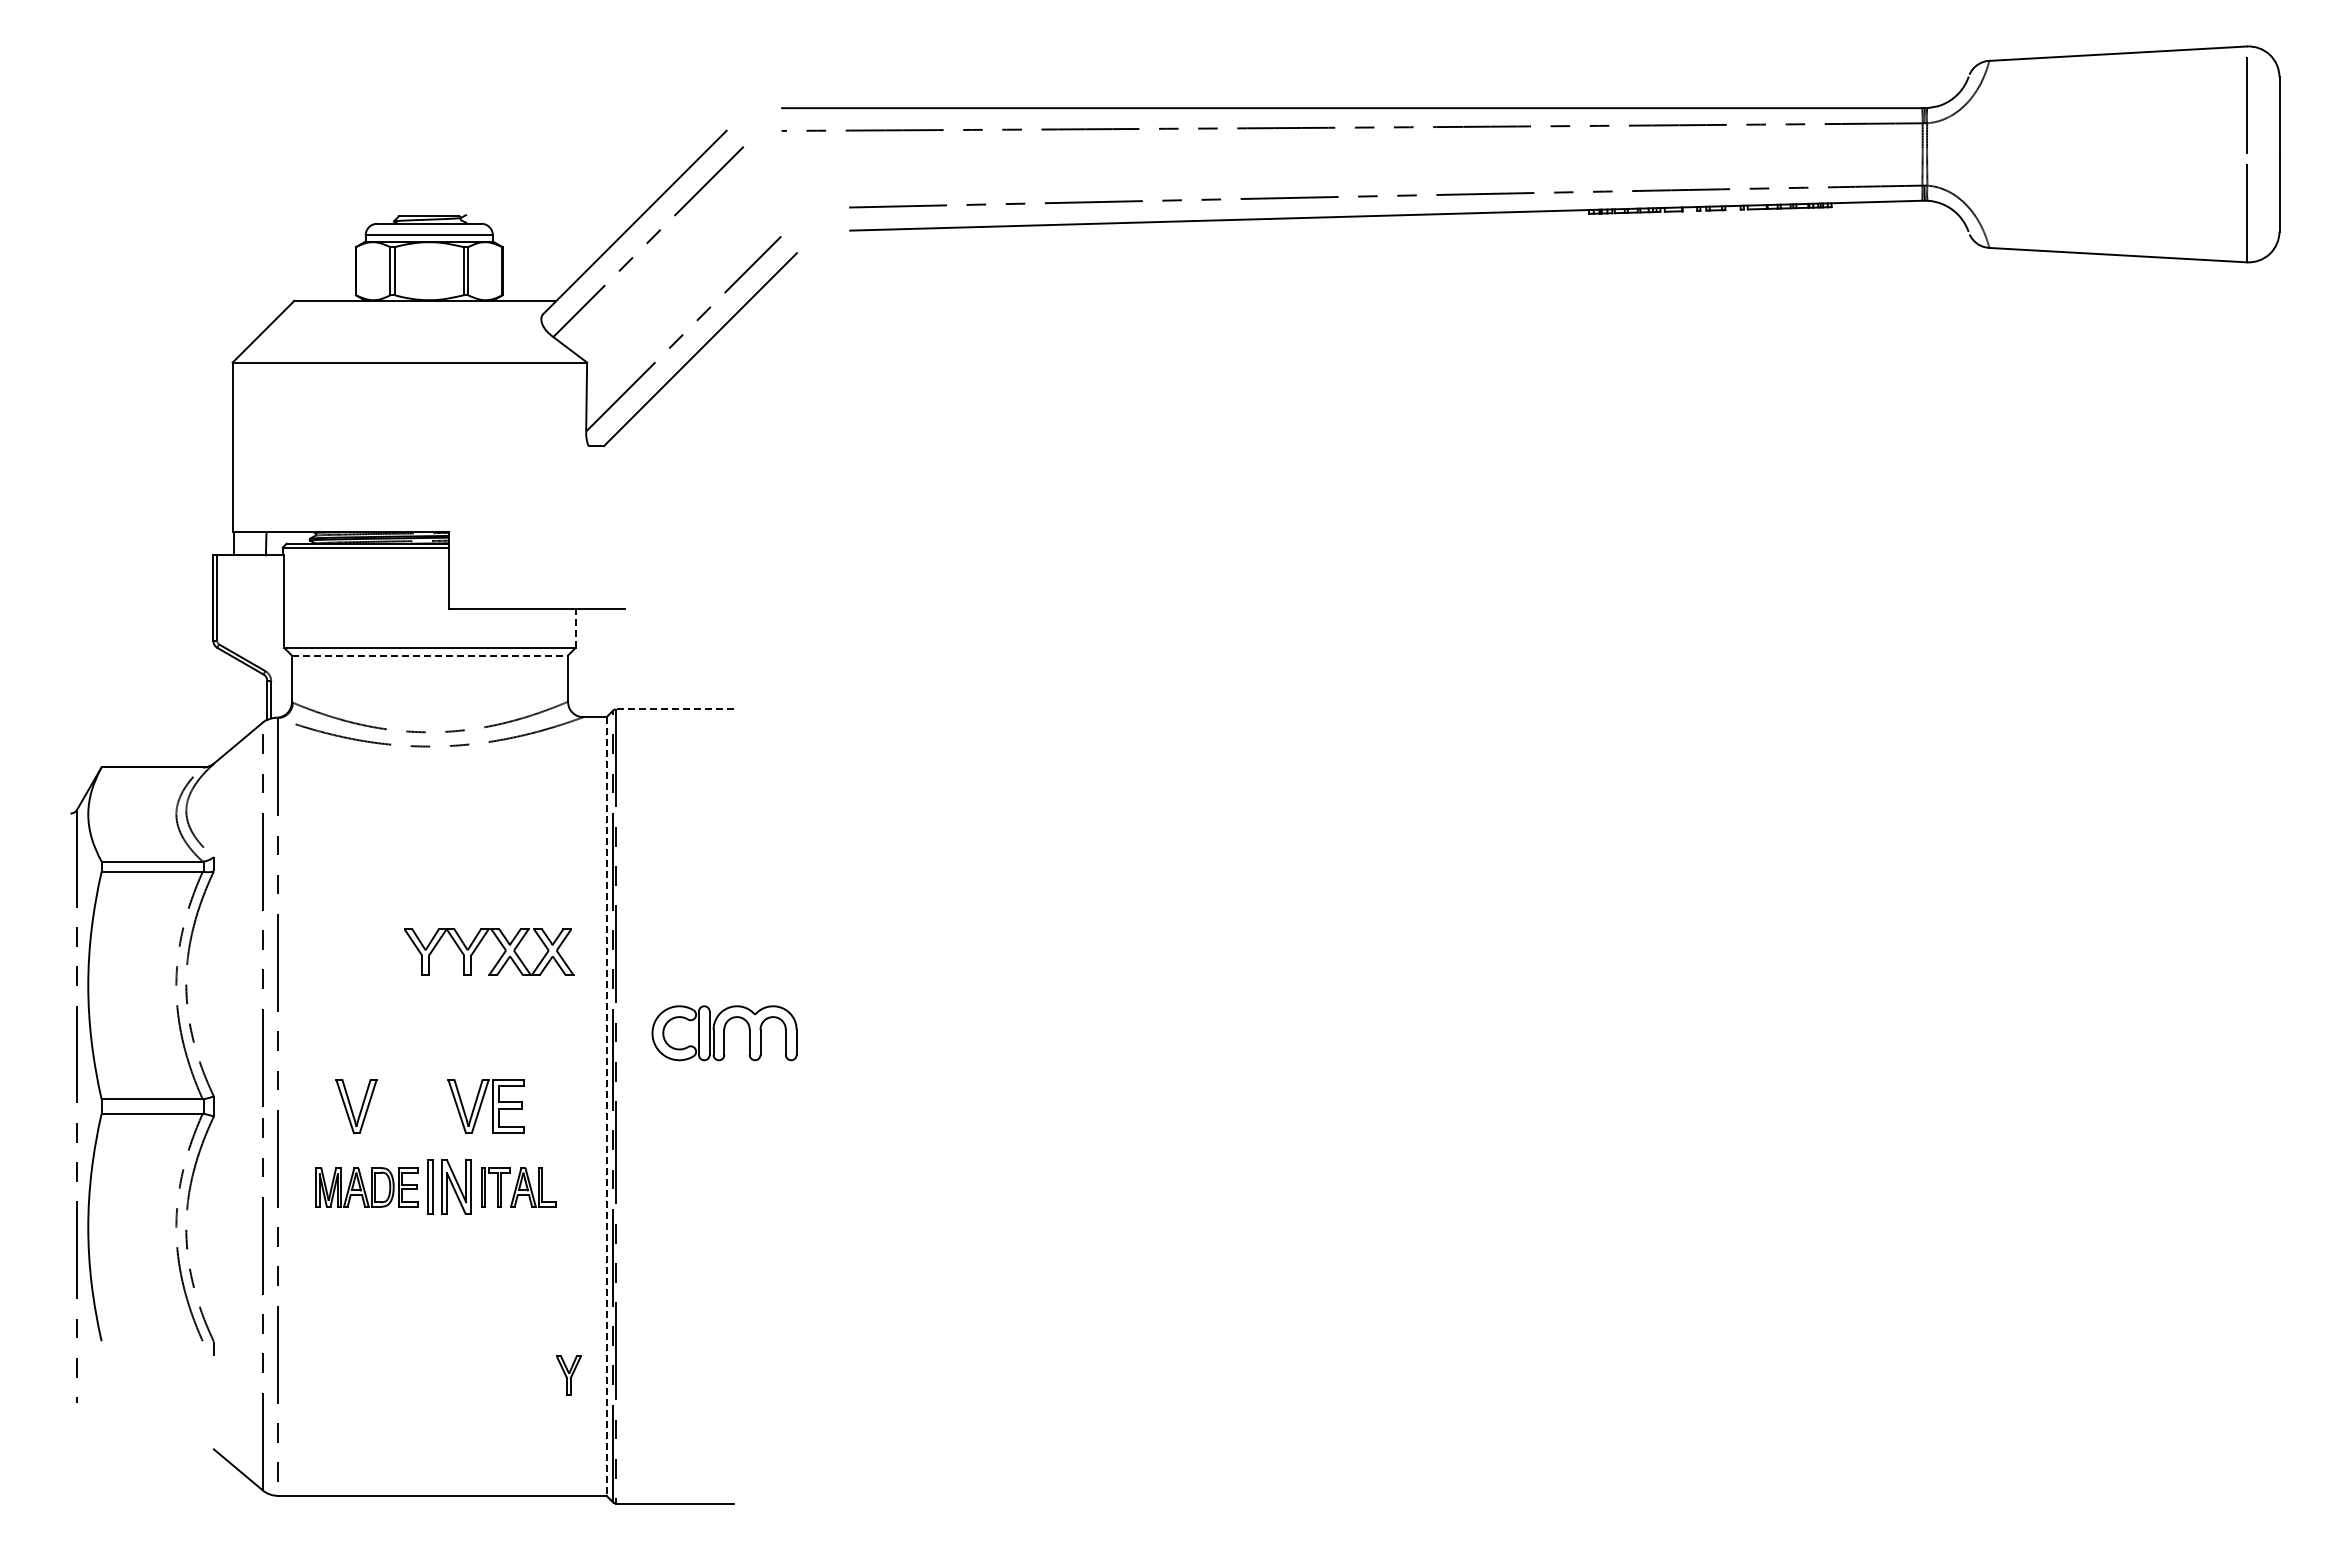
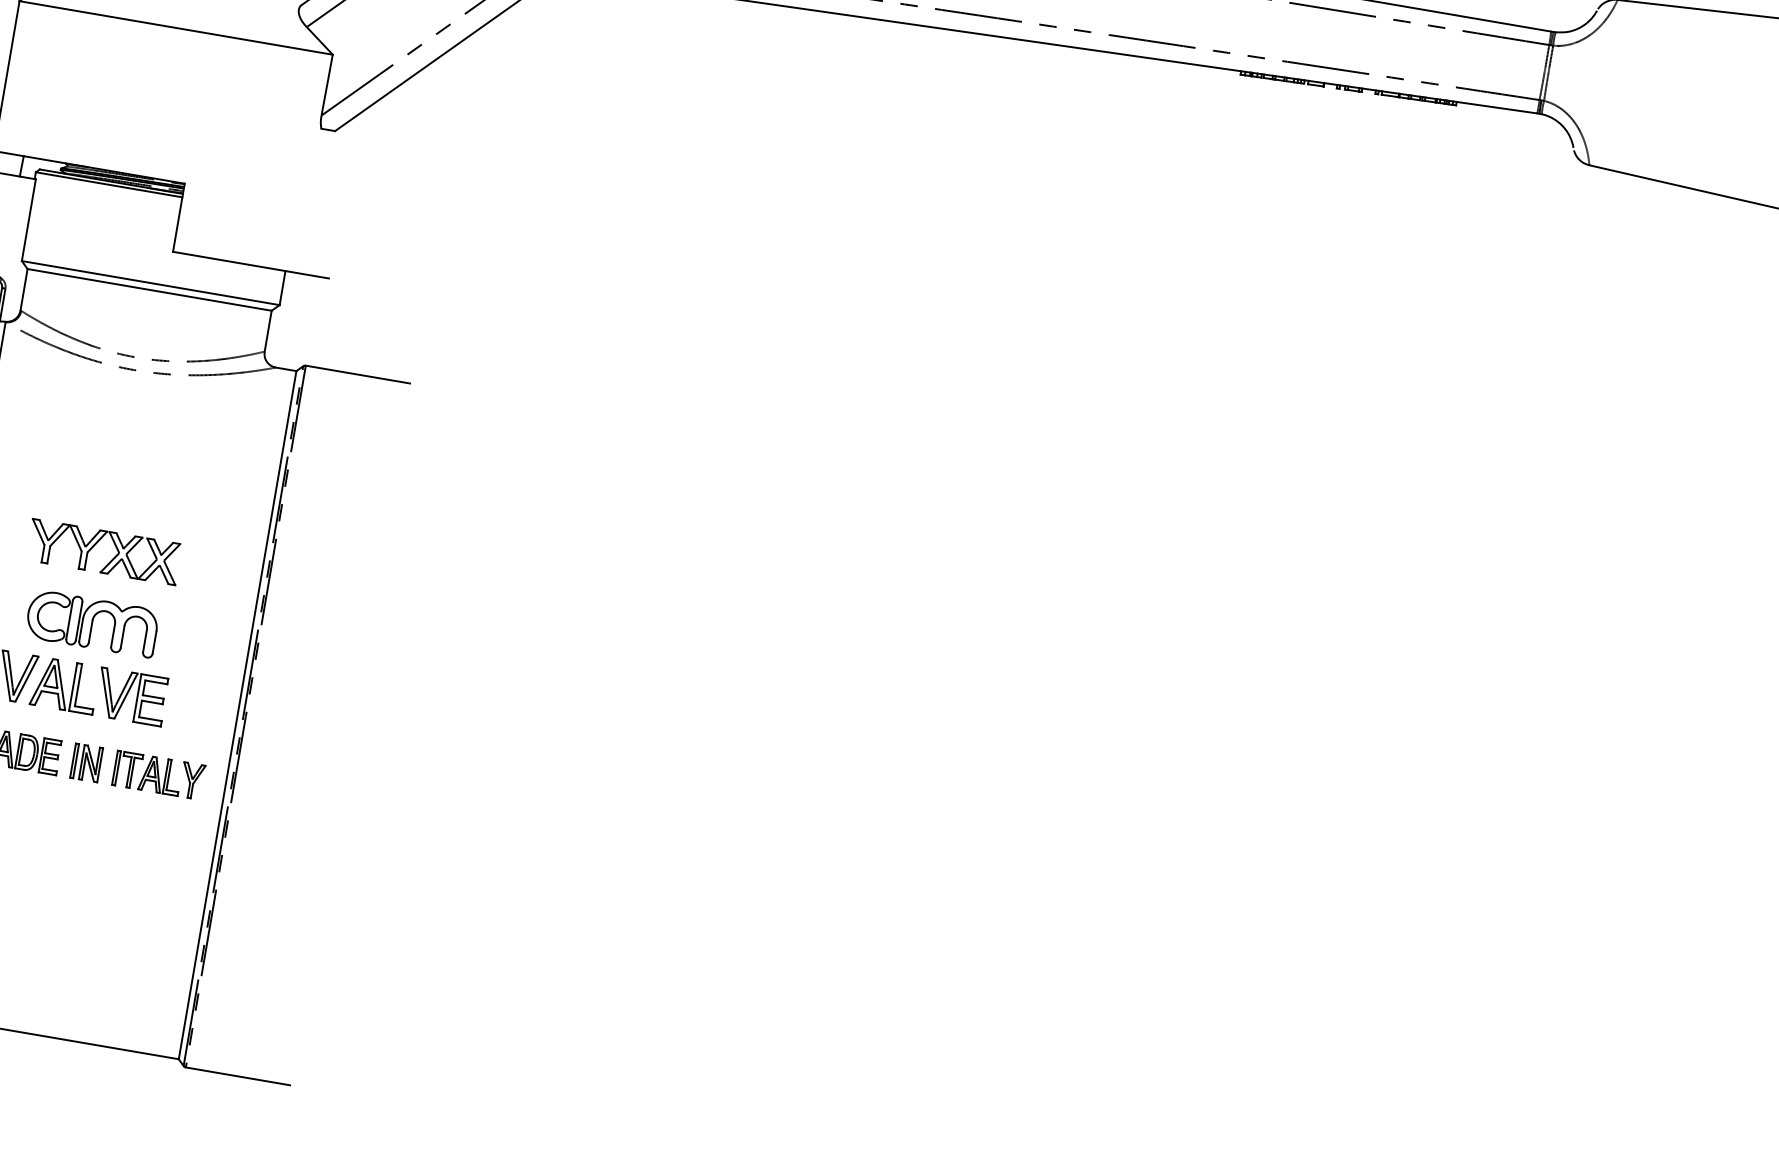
line: (575, 628) -> (282, 288), dashed -> solid
line: (430, 655) -> (150, 289), dashed -> solid
line: (674, 709) -> (357, 374), dashed -> solid
part: (480, 943) -> (97, 542), moved
part: (724, 1033) -> (92, 623), moved
part: (411, 1106) -> (65, 685), added
line: (606, 1107) -> (237, 716), dashed -> solid
part: (449, 1187) -> (86, 763), size x0.71
part: (568, 1375) -> (191, 780), moved

